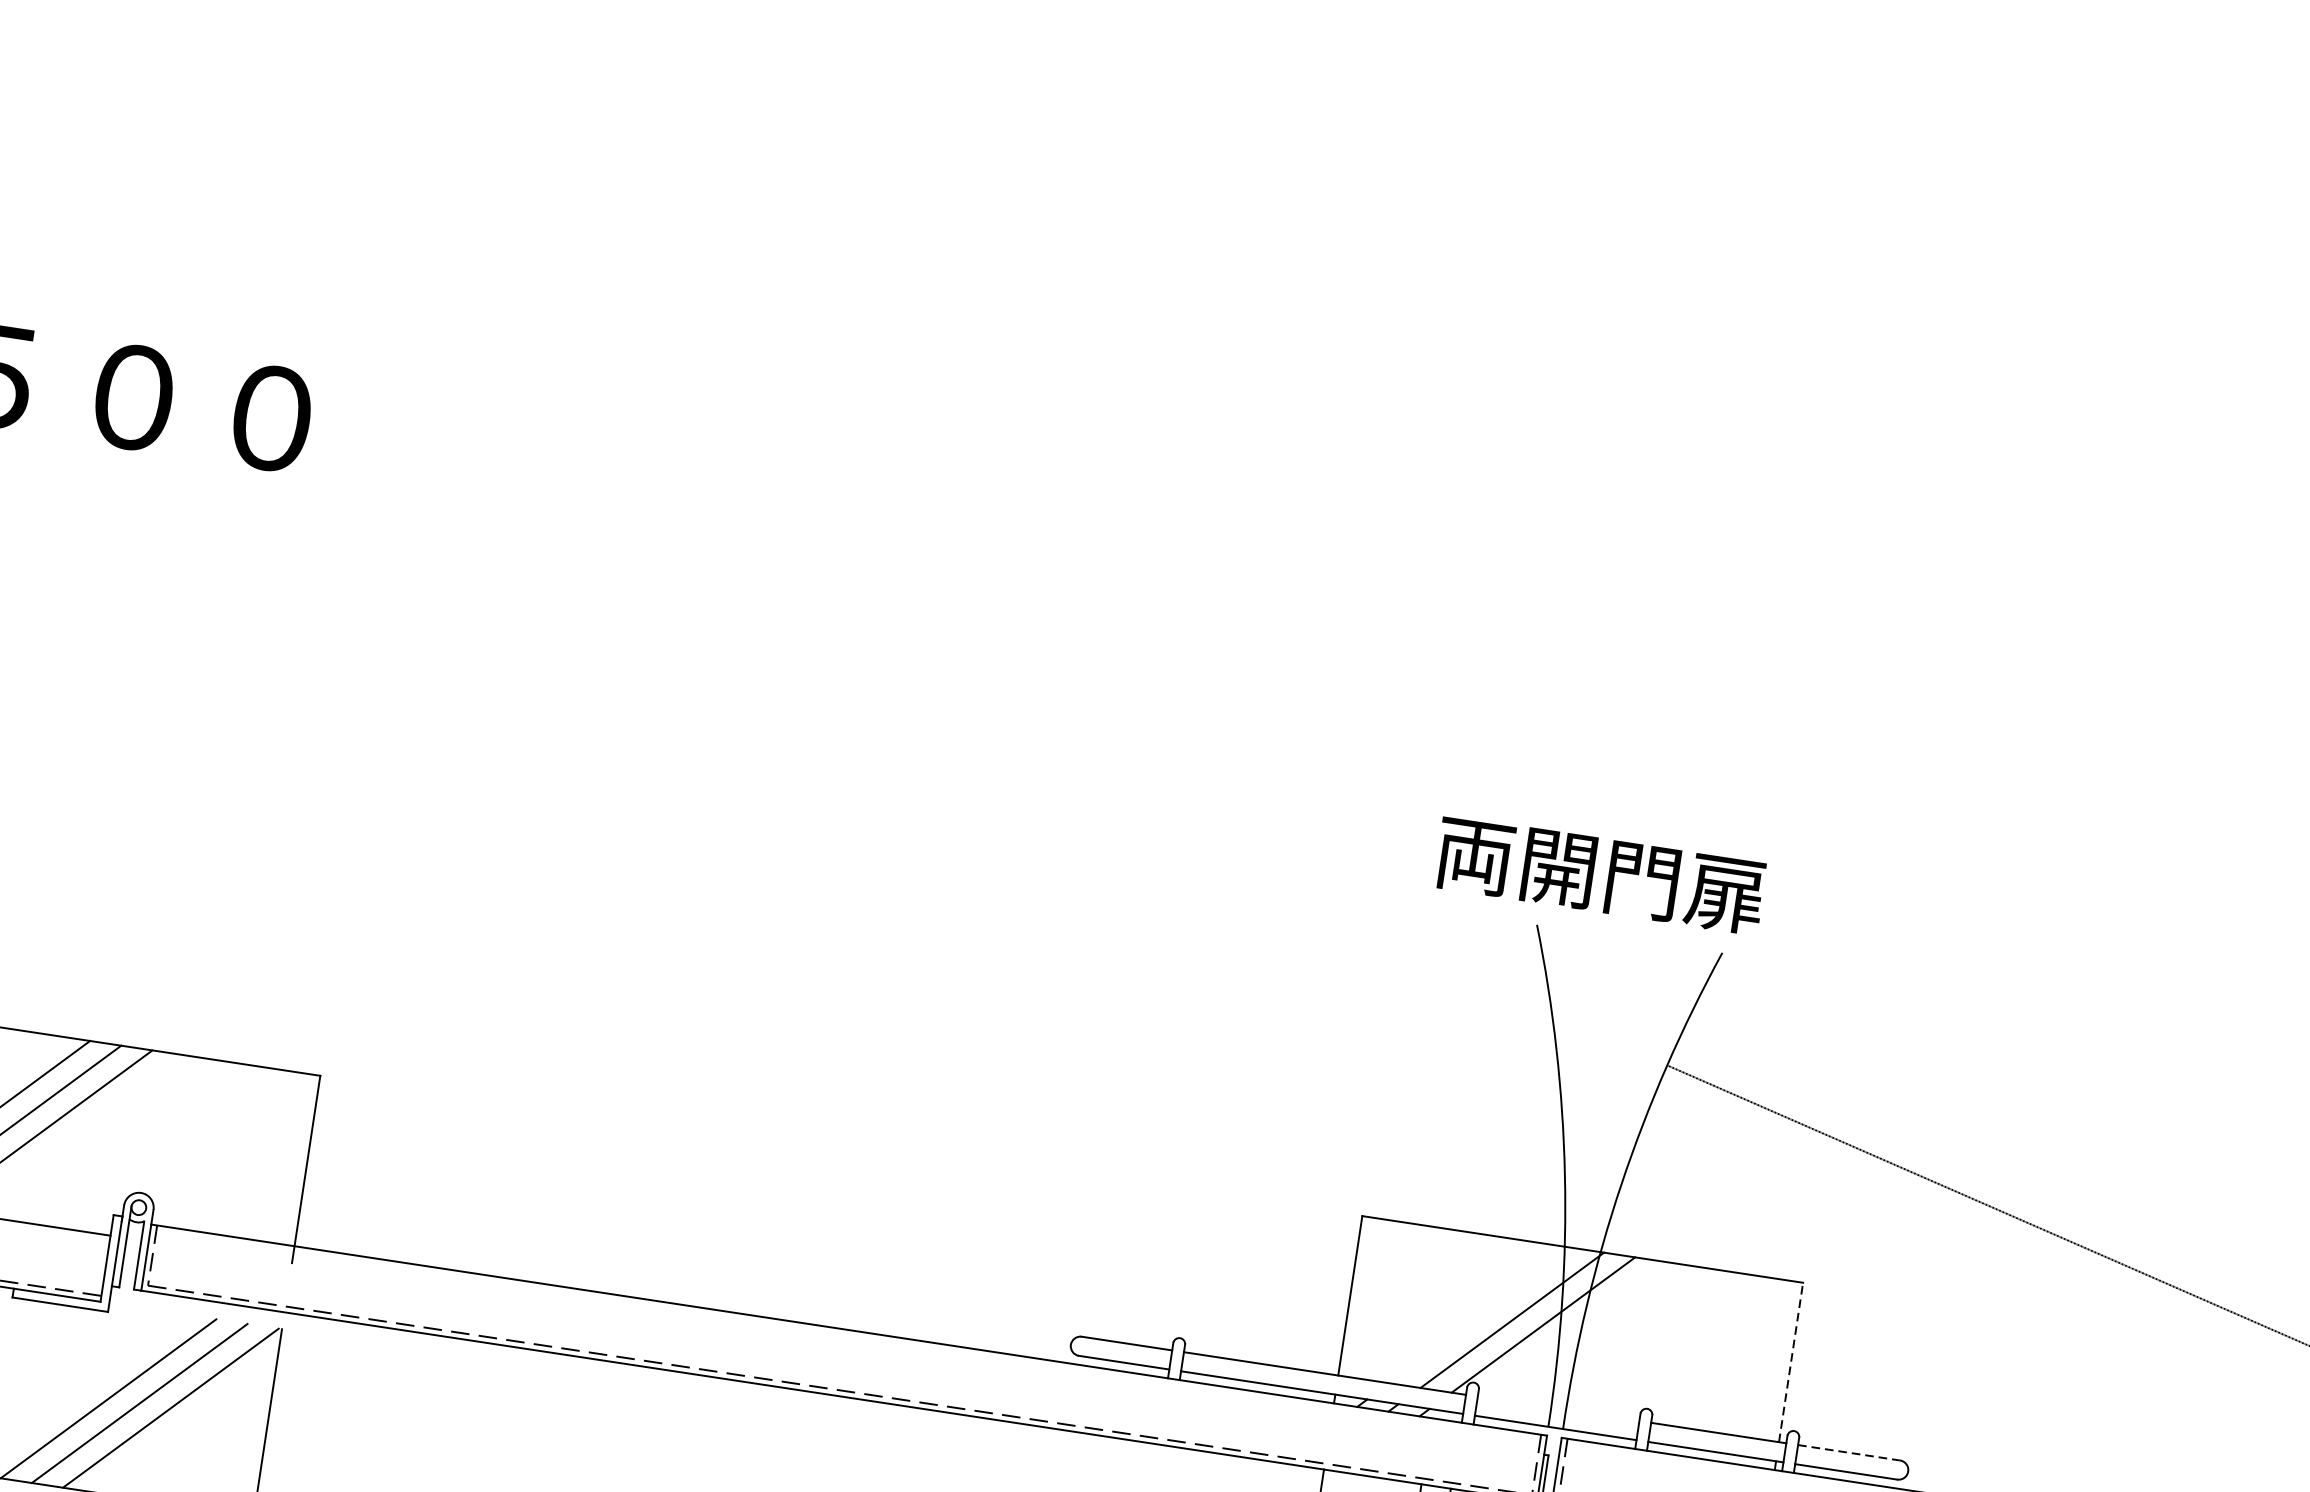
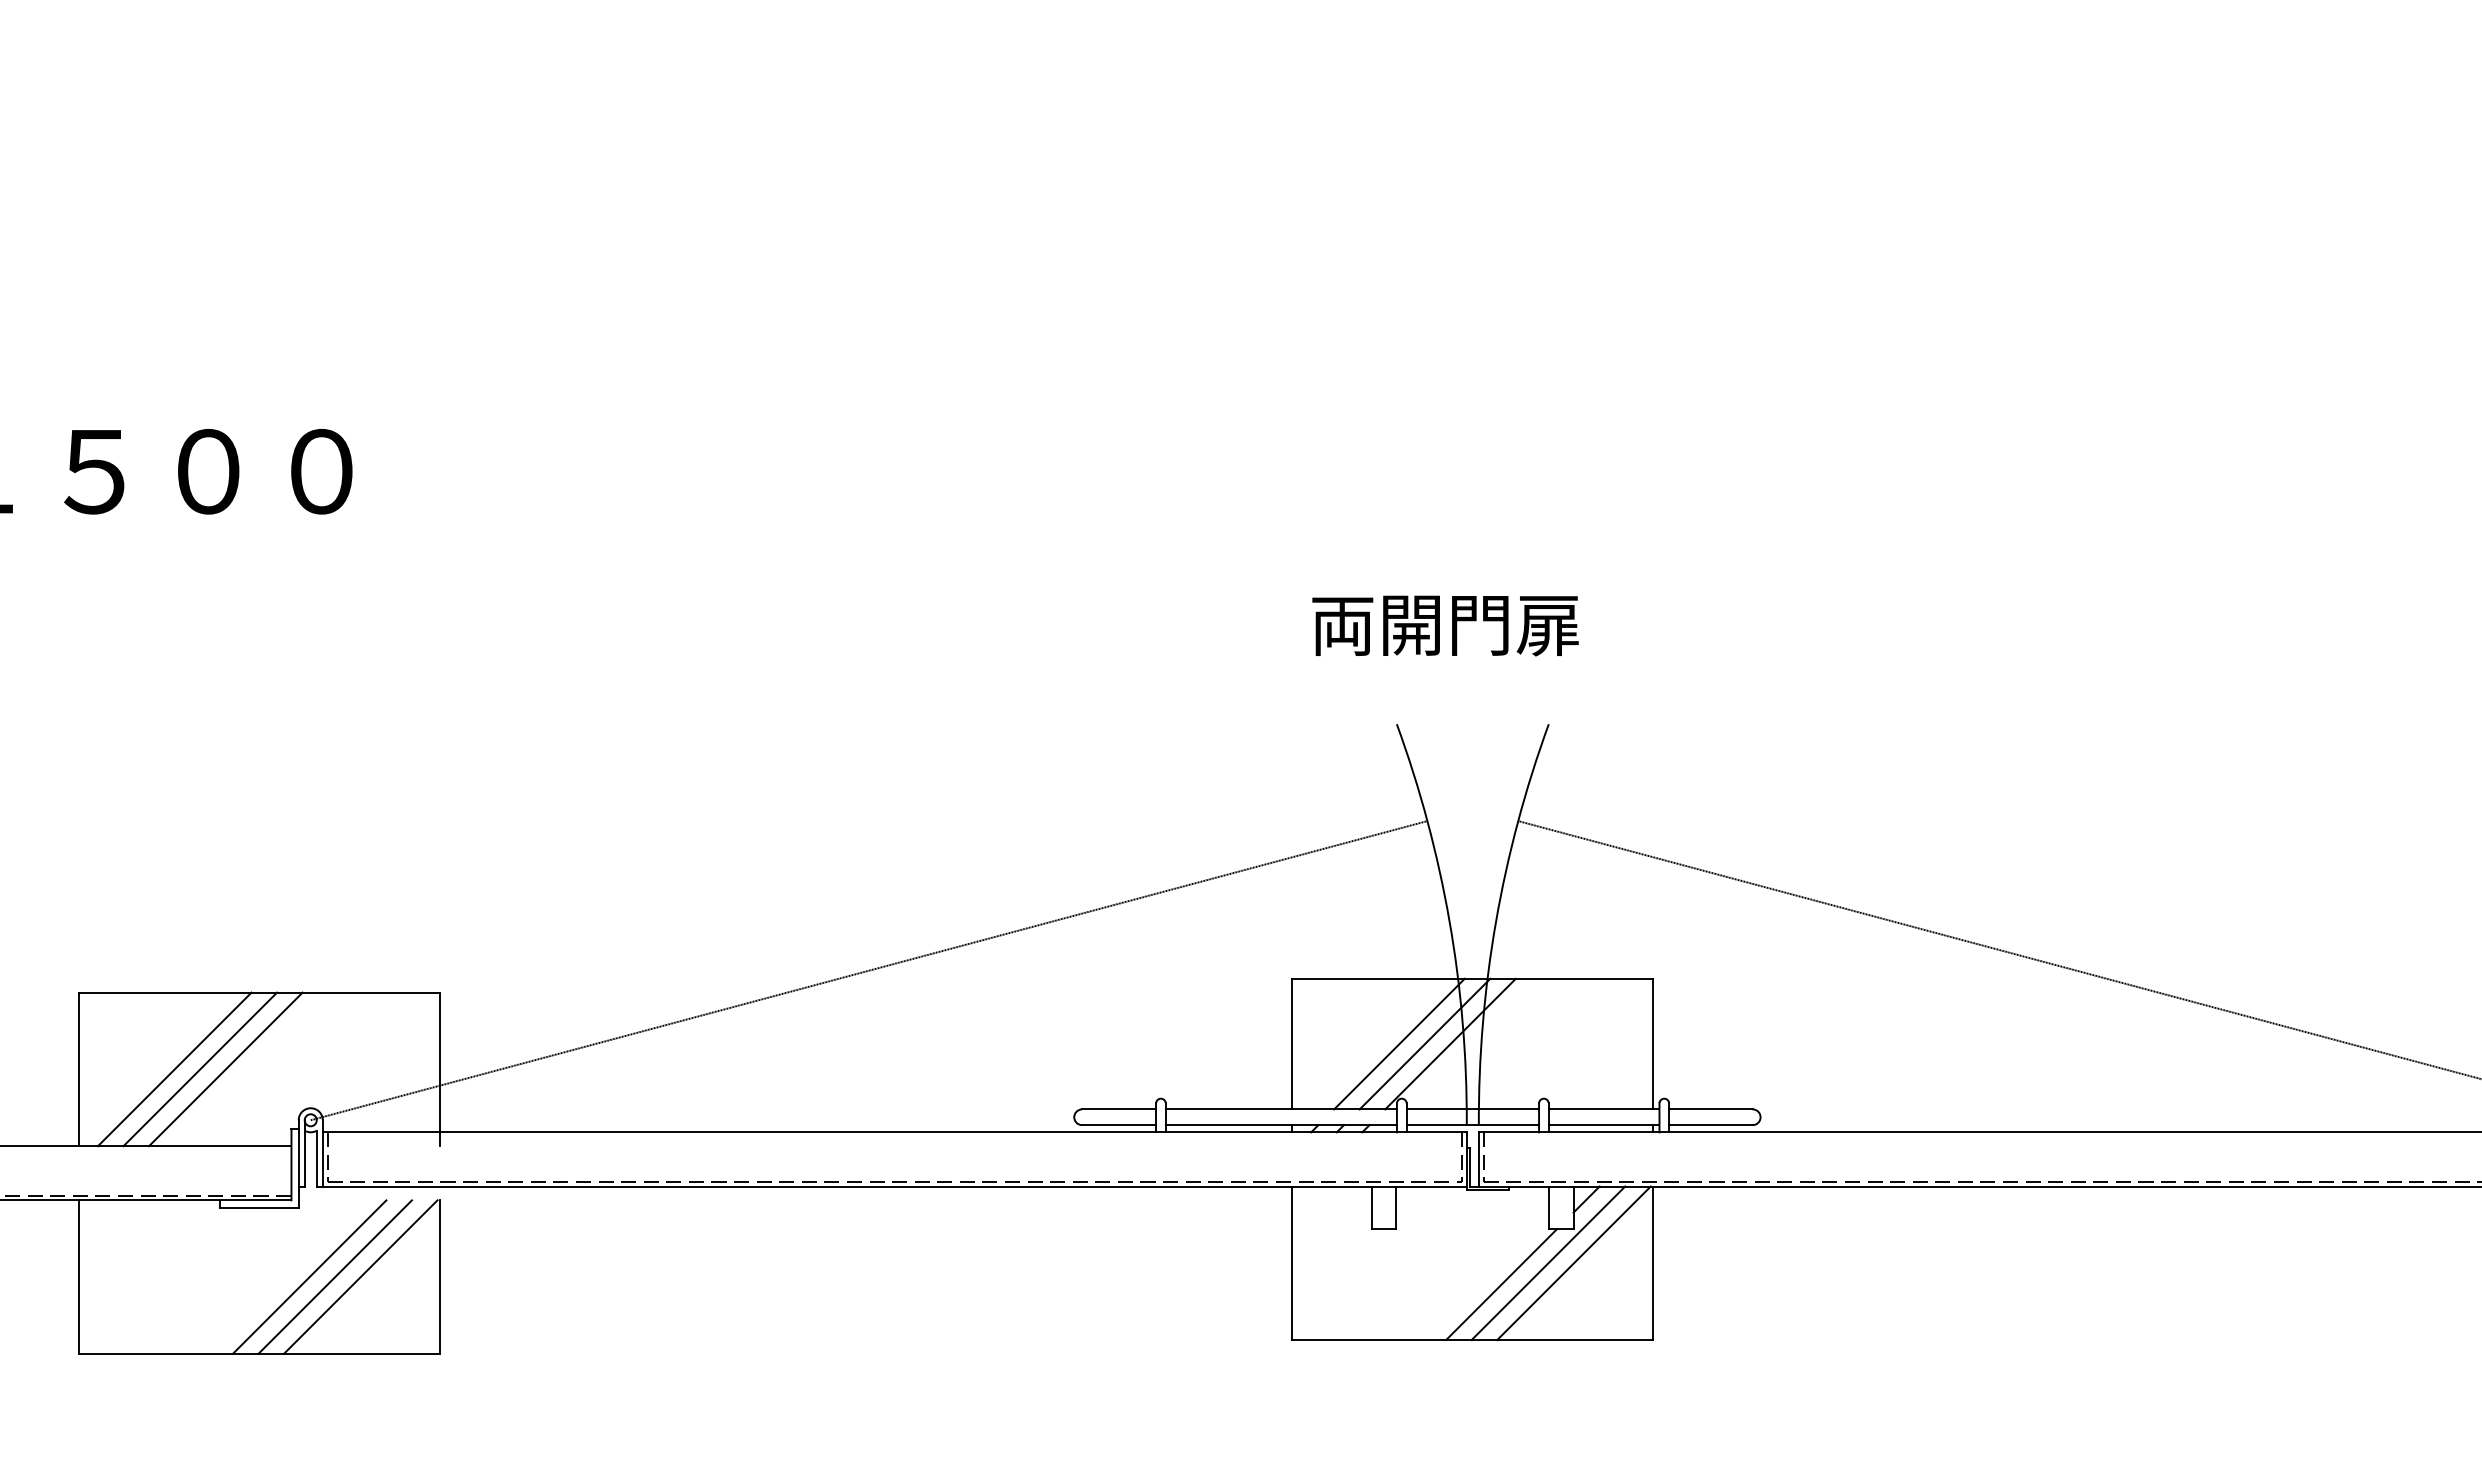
text: (1600, 874) -> (1445, 625), moved
line: (846, 1127) -> (868, 970), added
line: (1481, 1314) -> (1399, 1043), added
line: (1791, 1361) -> (1653, 1043), dashed -> solid
line: (1558, 1408) -> (1472, 1109), added
line: (1848, 1452) -> (1710, 1109), dashed -> solid

